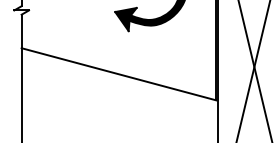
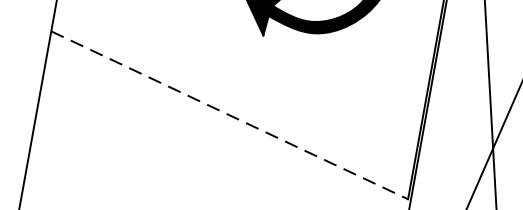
line: (118, 74) -> (228, 115), solid -> dashed

